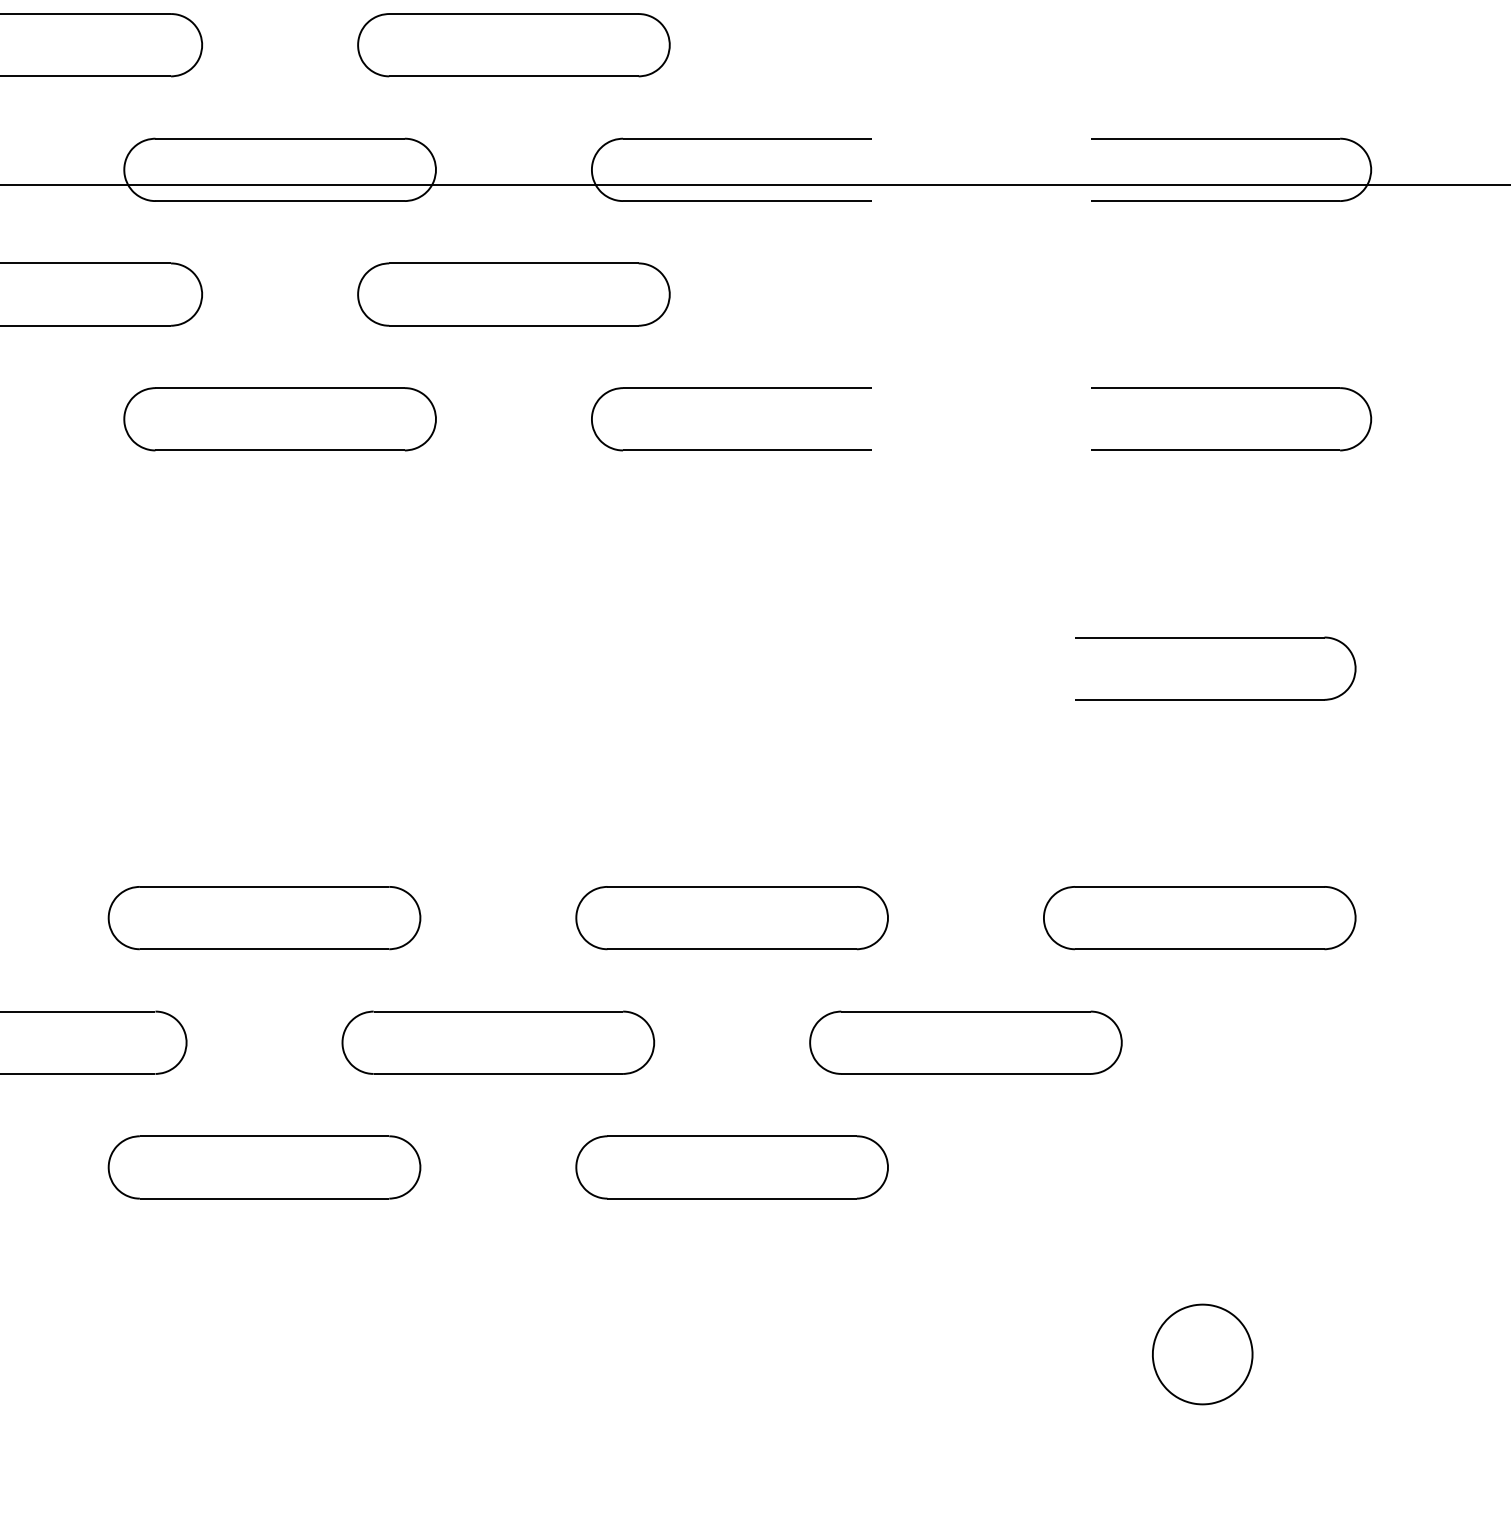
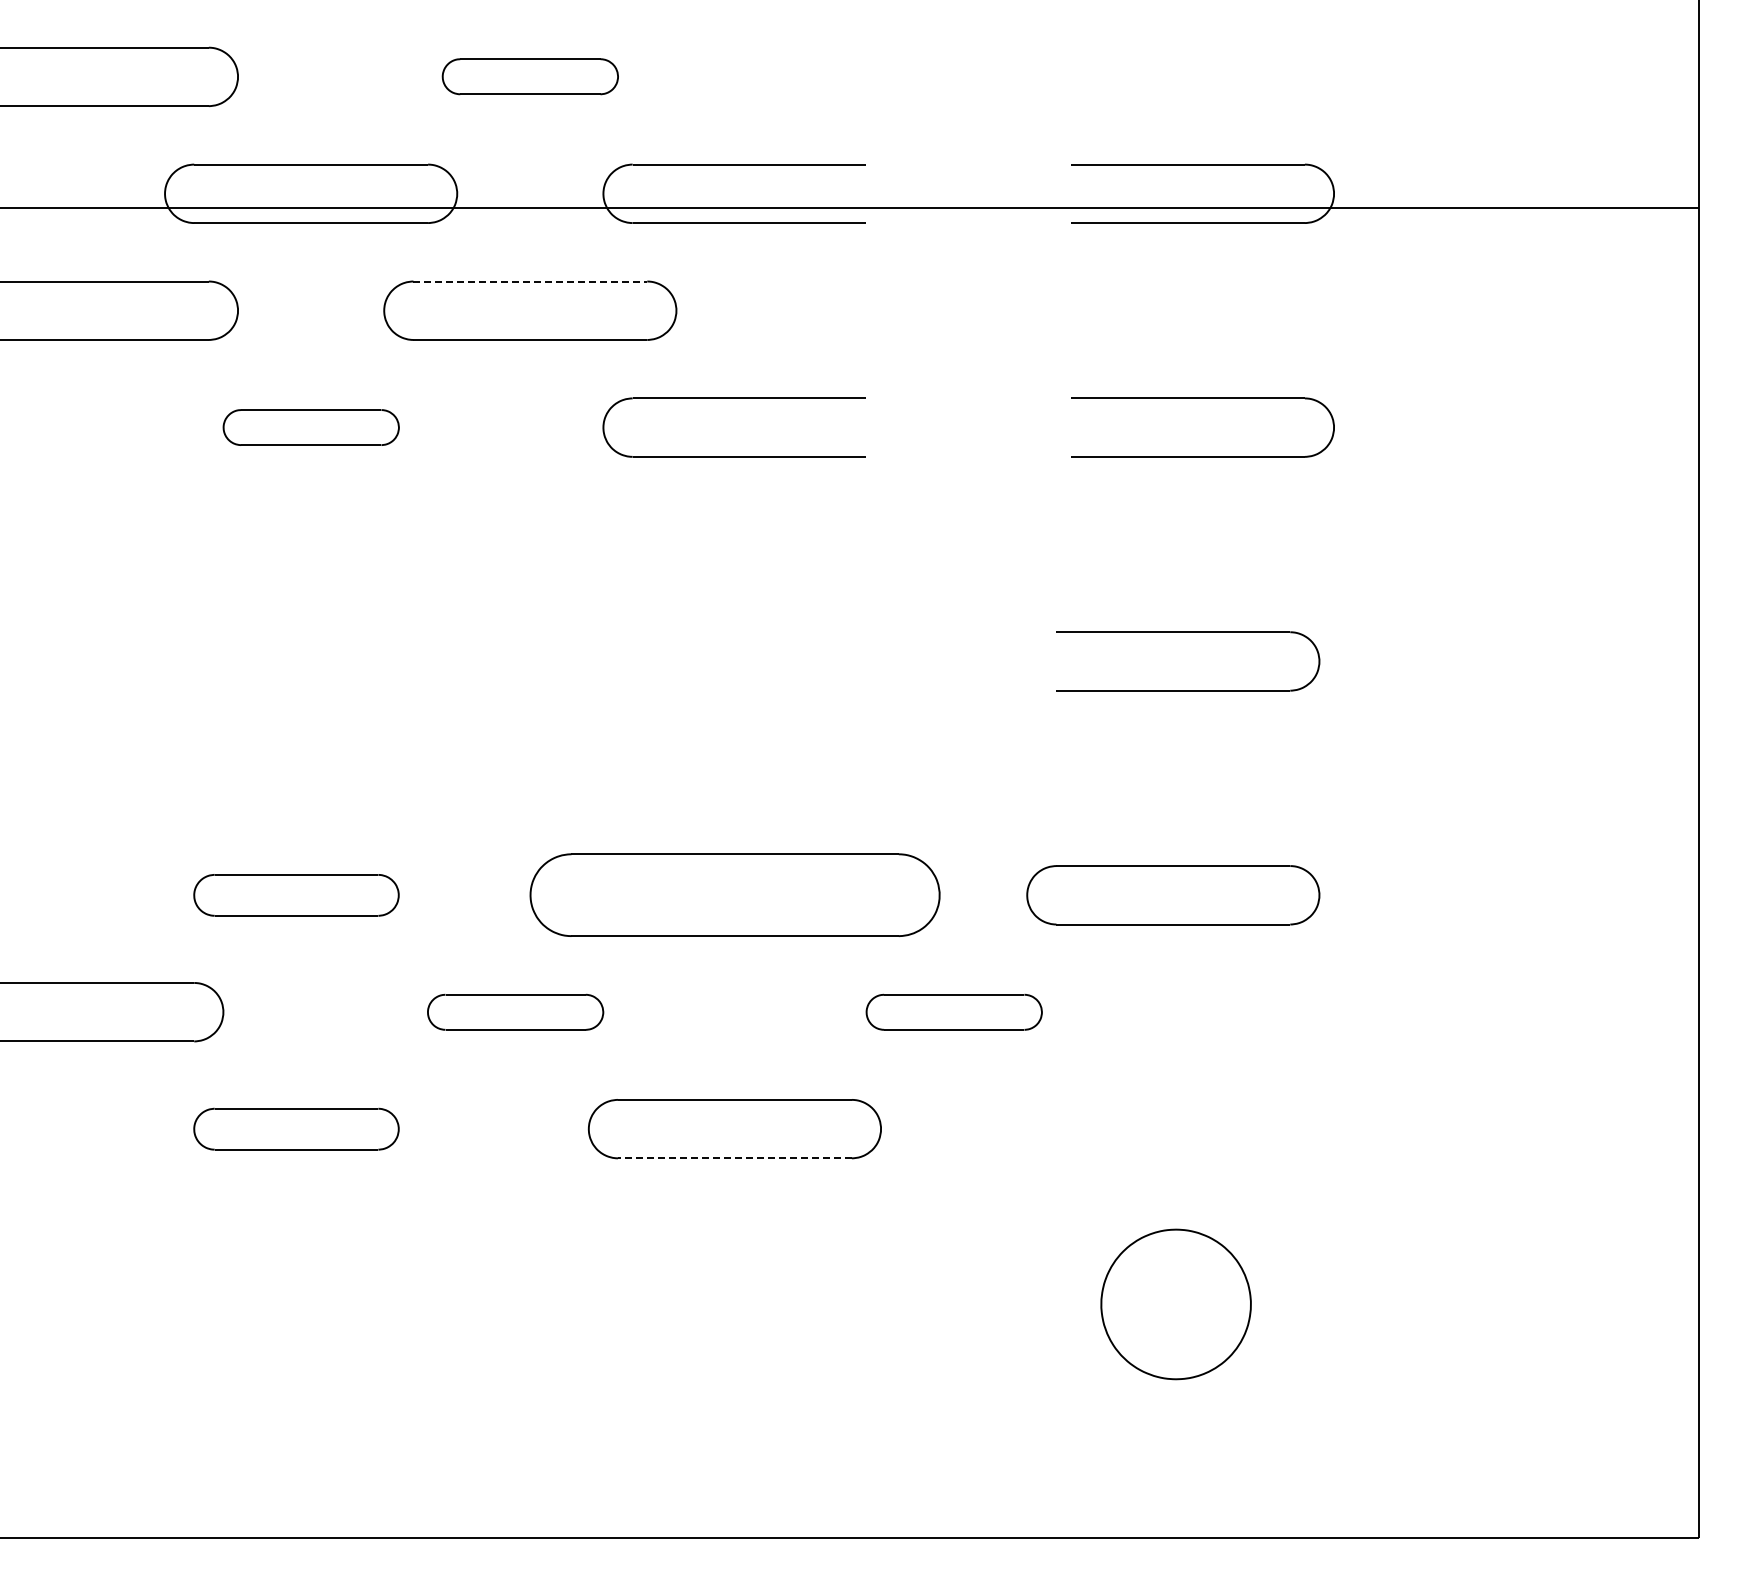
part: (514, 44) -> (530, 76), size x0.6
line: (514, 263) -> (530, 281), solid -> dashed
part: (280, 419) -> (311, 427), size x0.6
part: (264, 918) -> (296, 895), size x0.7
part: (731, 918) -> (734, 895), size x1.4
part: (498, 1043) -> (515, 1012), size x0.6
part: (966, 1043) -> (954, 1012), size x0.6
part: (264, 1167) -> (296, 1129), size x0.7
line: (731, 1198) -> (734, 1158), solid -> dashed
part: (1202, 1354) -> (1175, 1304), size x1.6

